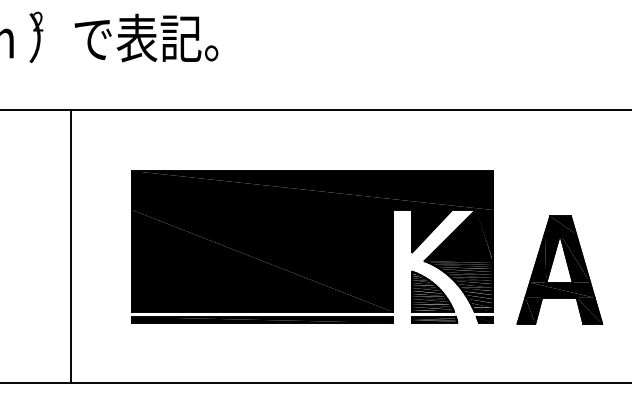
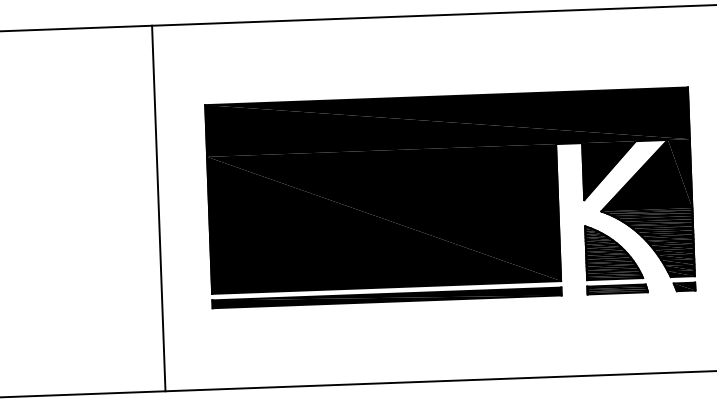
line: (70, 246) -> (158, 208), moved

